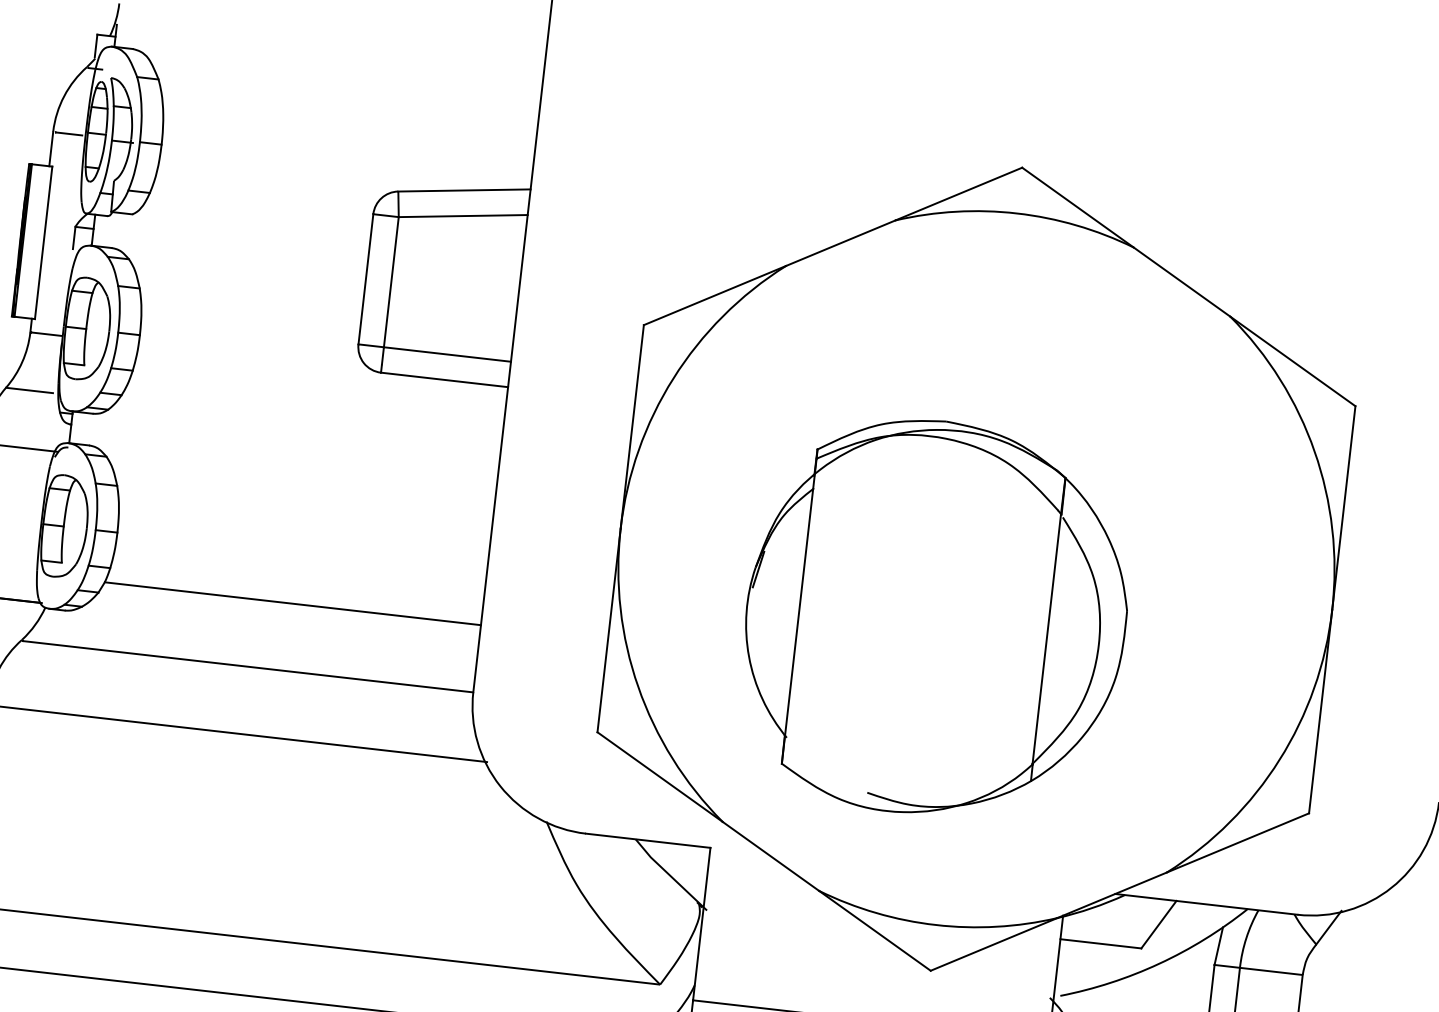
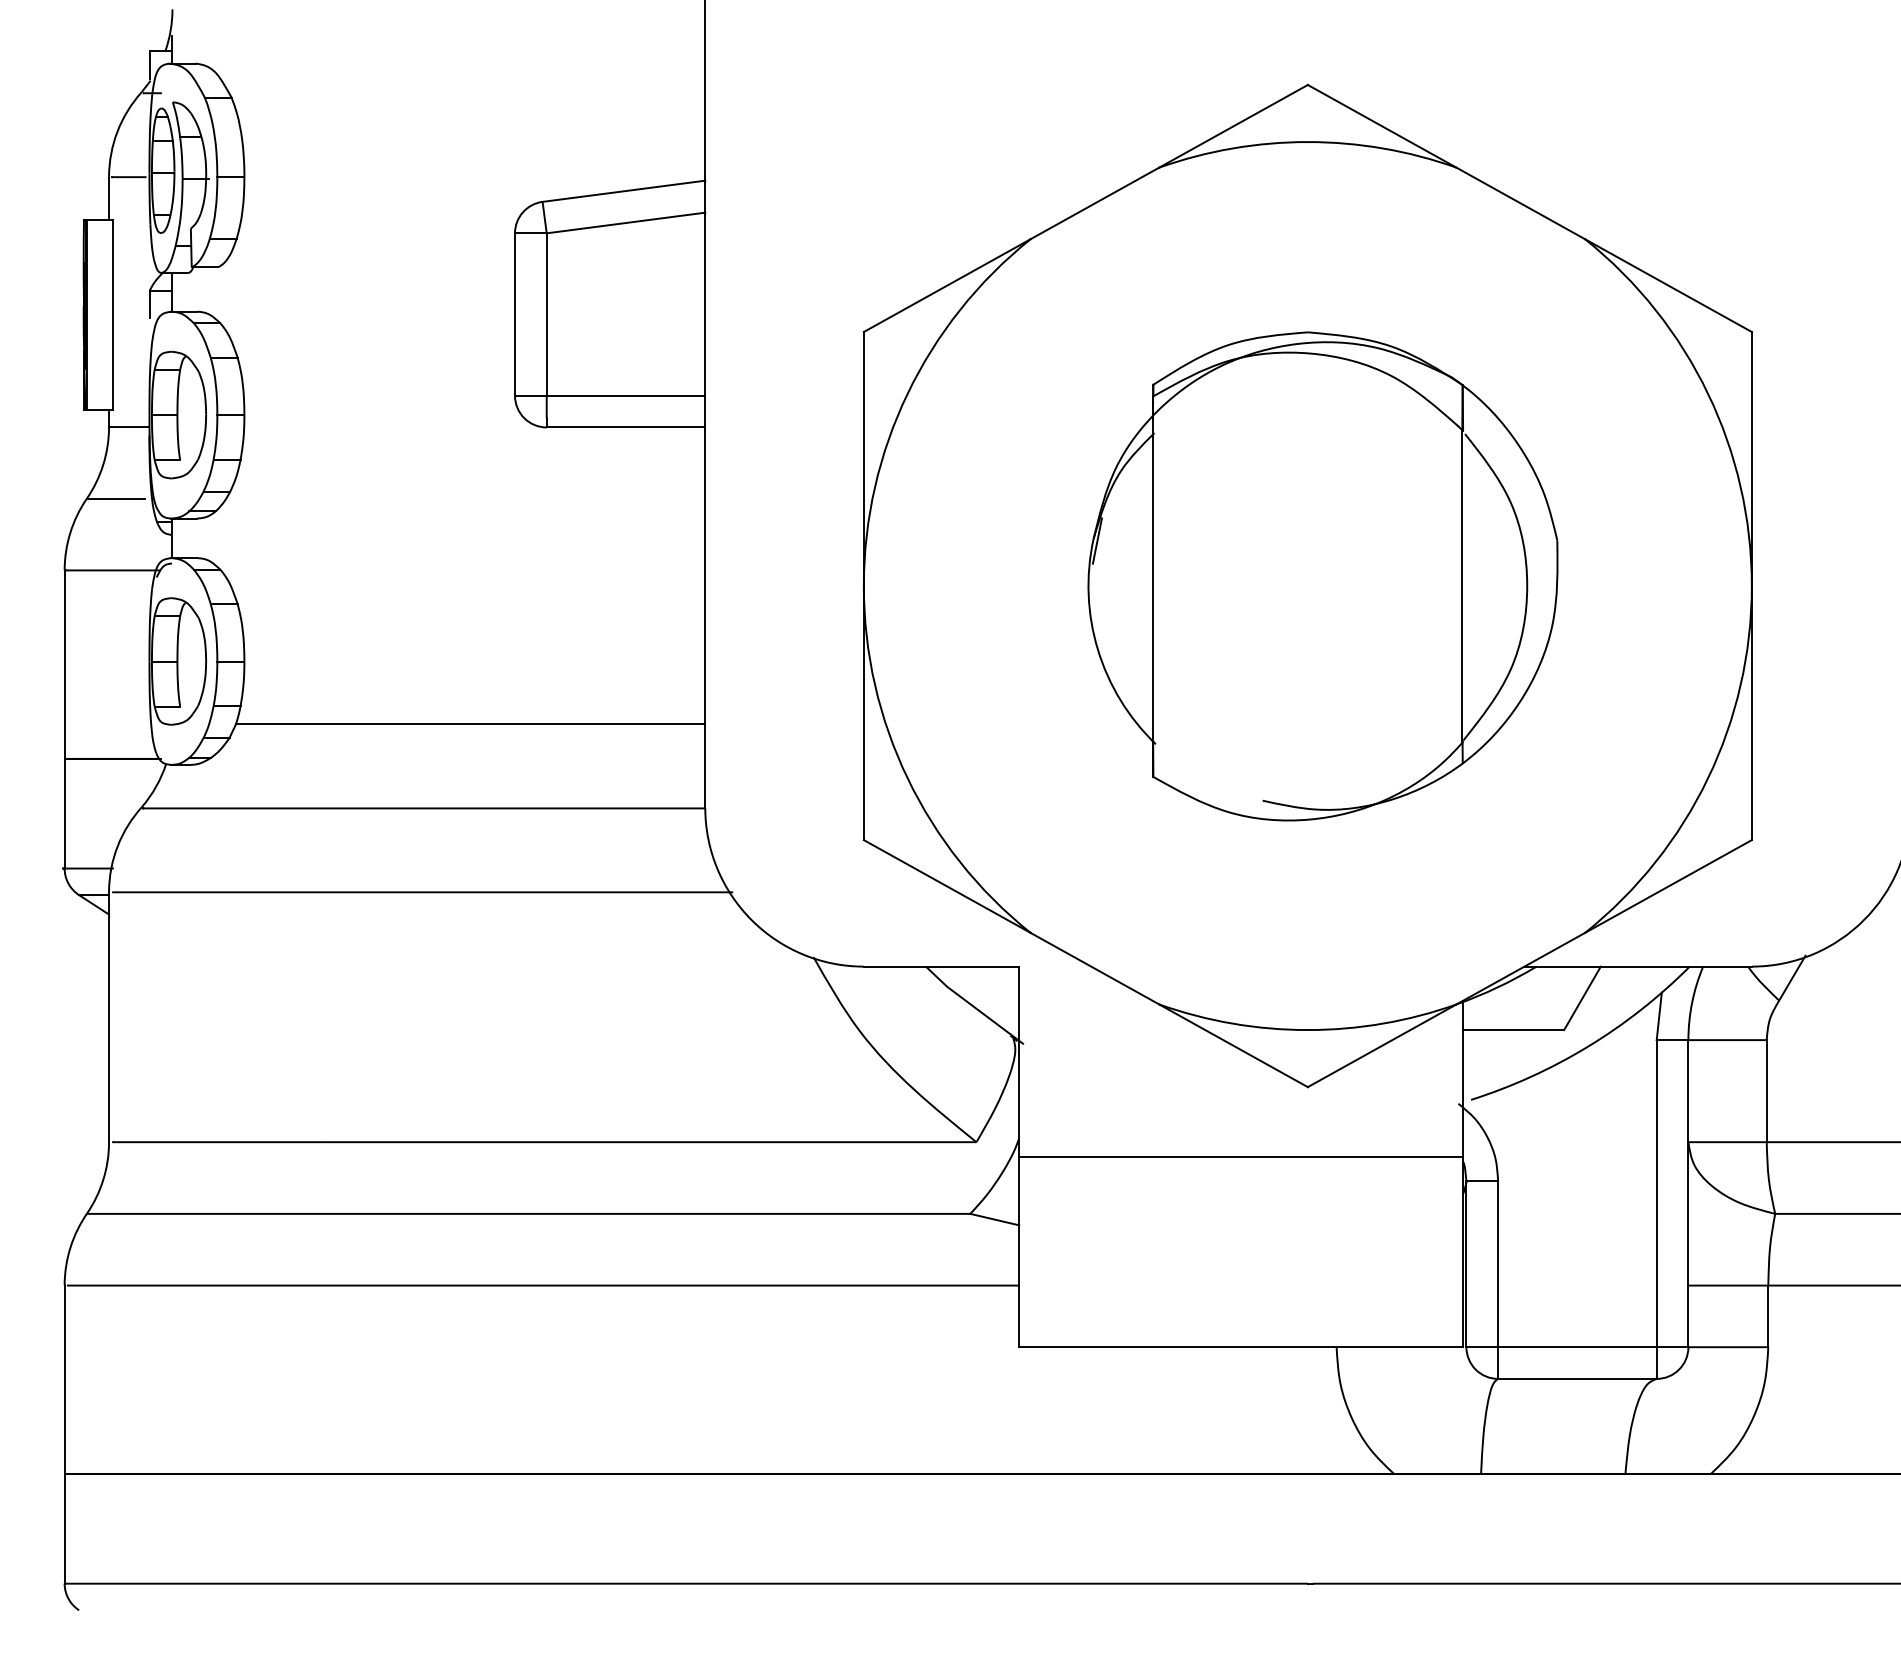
part: (935, 618) -> (1322, 576), moved

